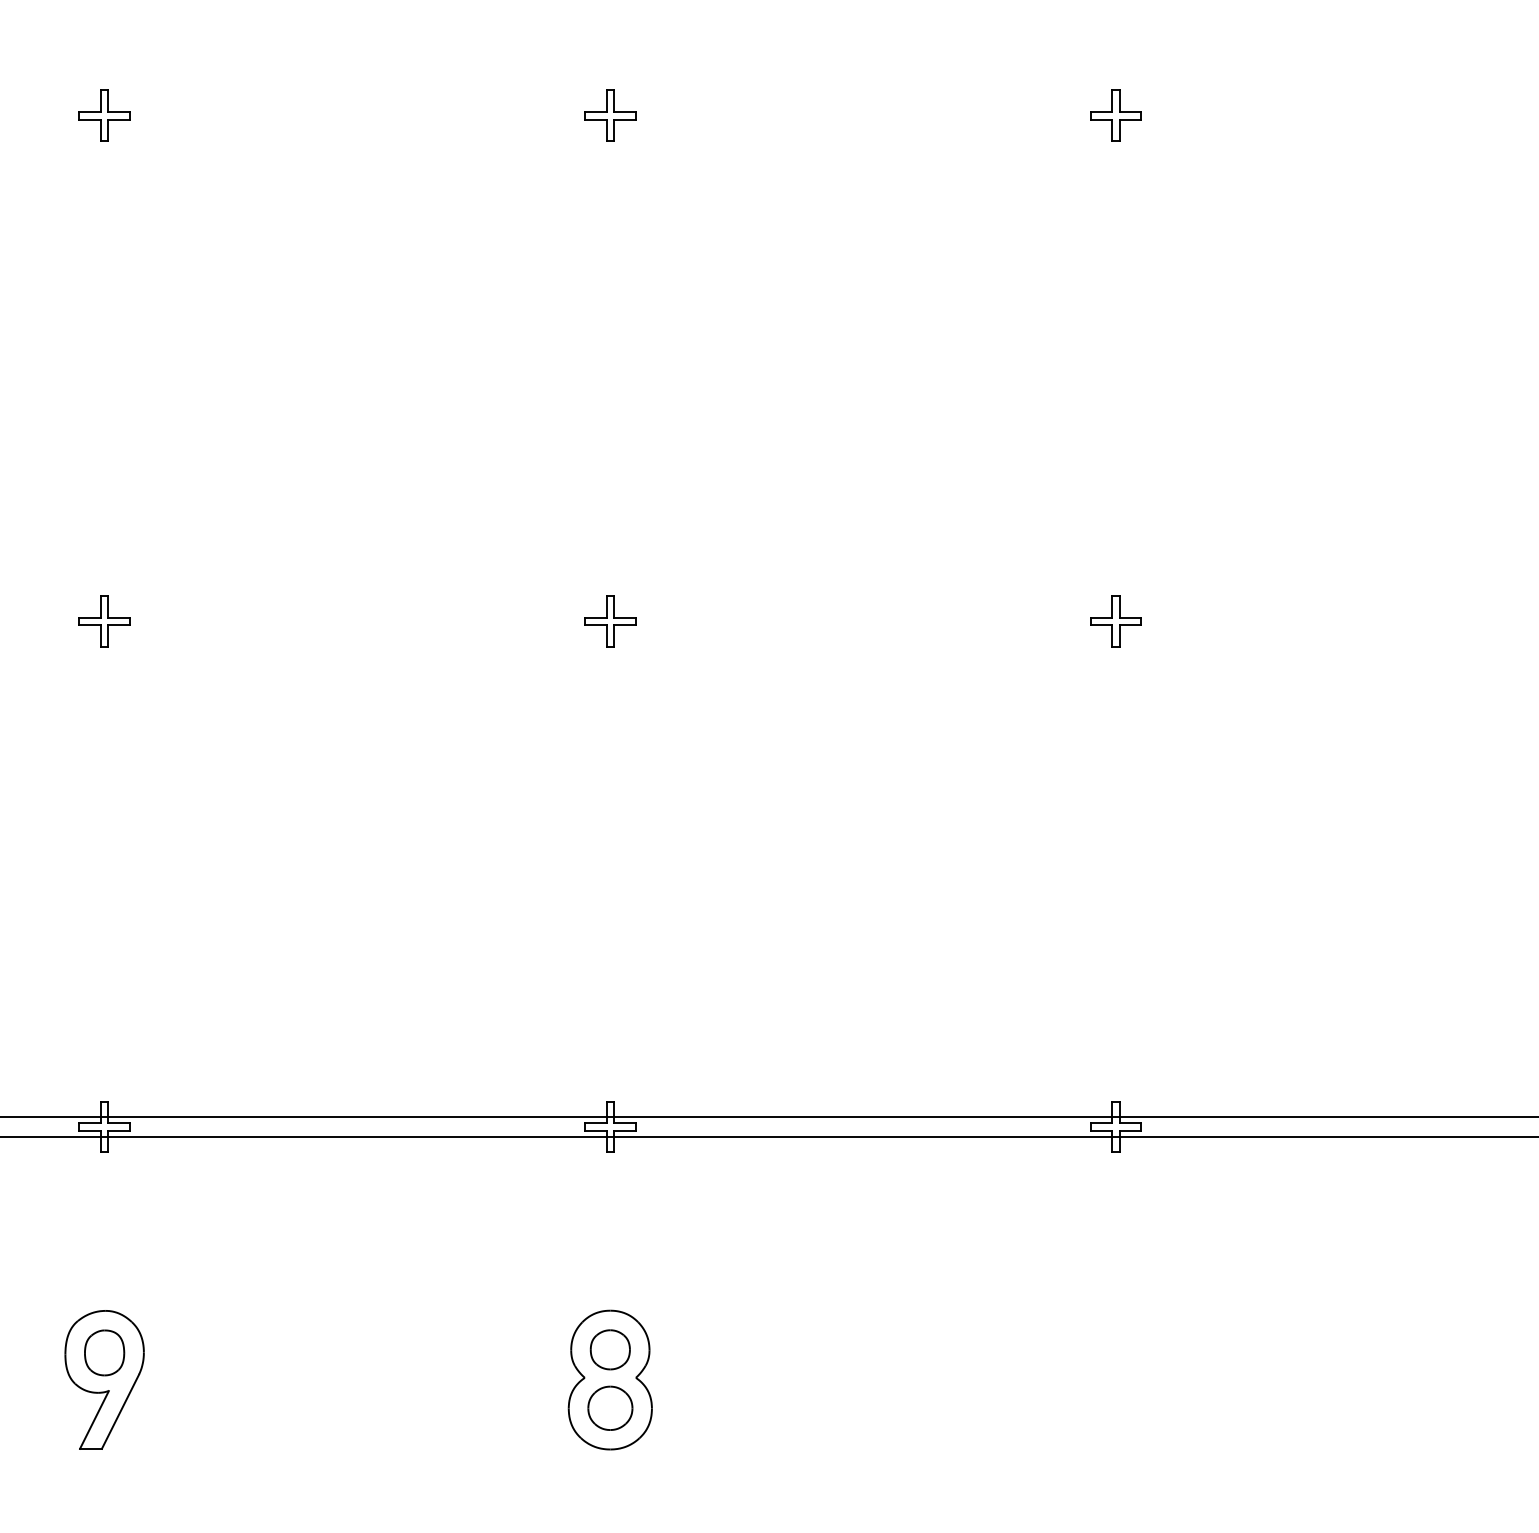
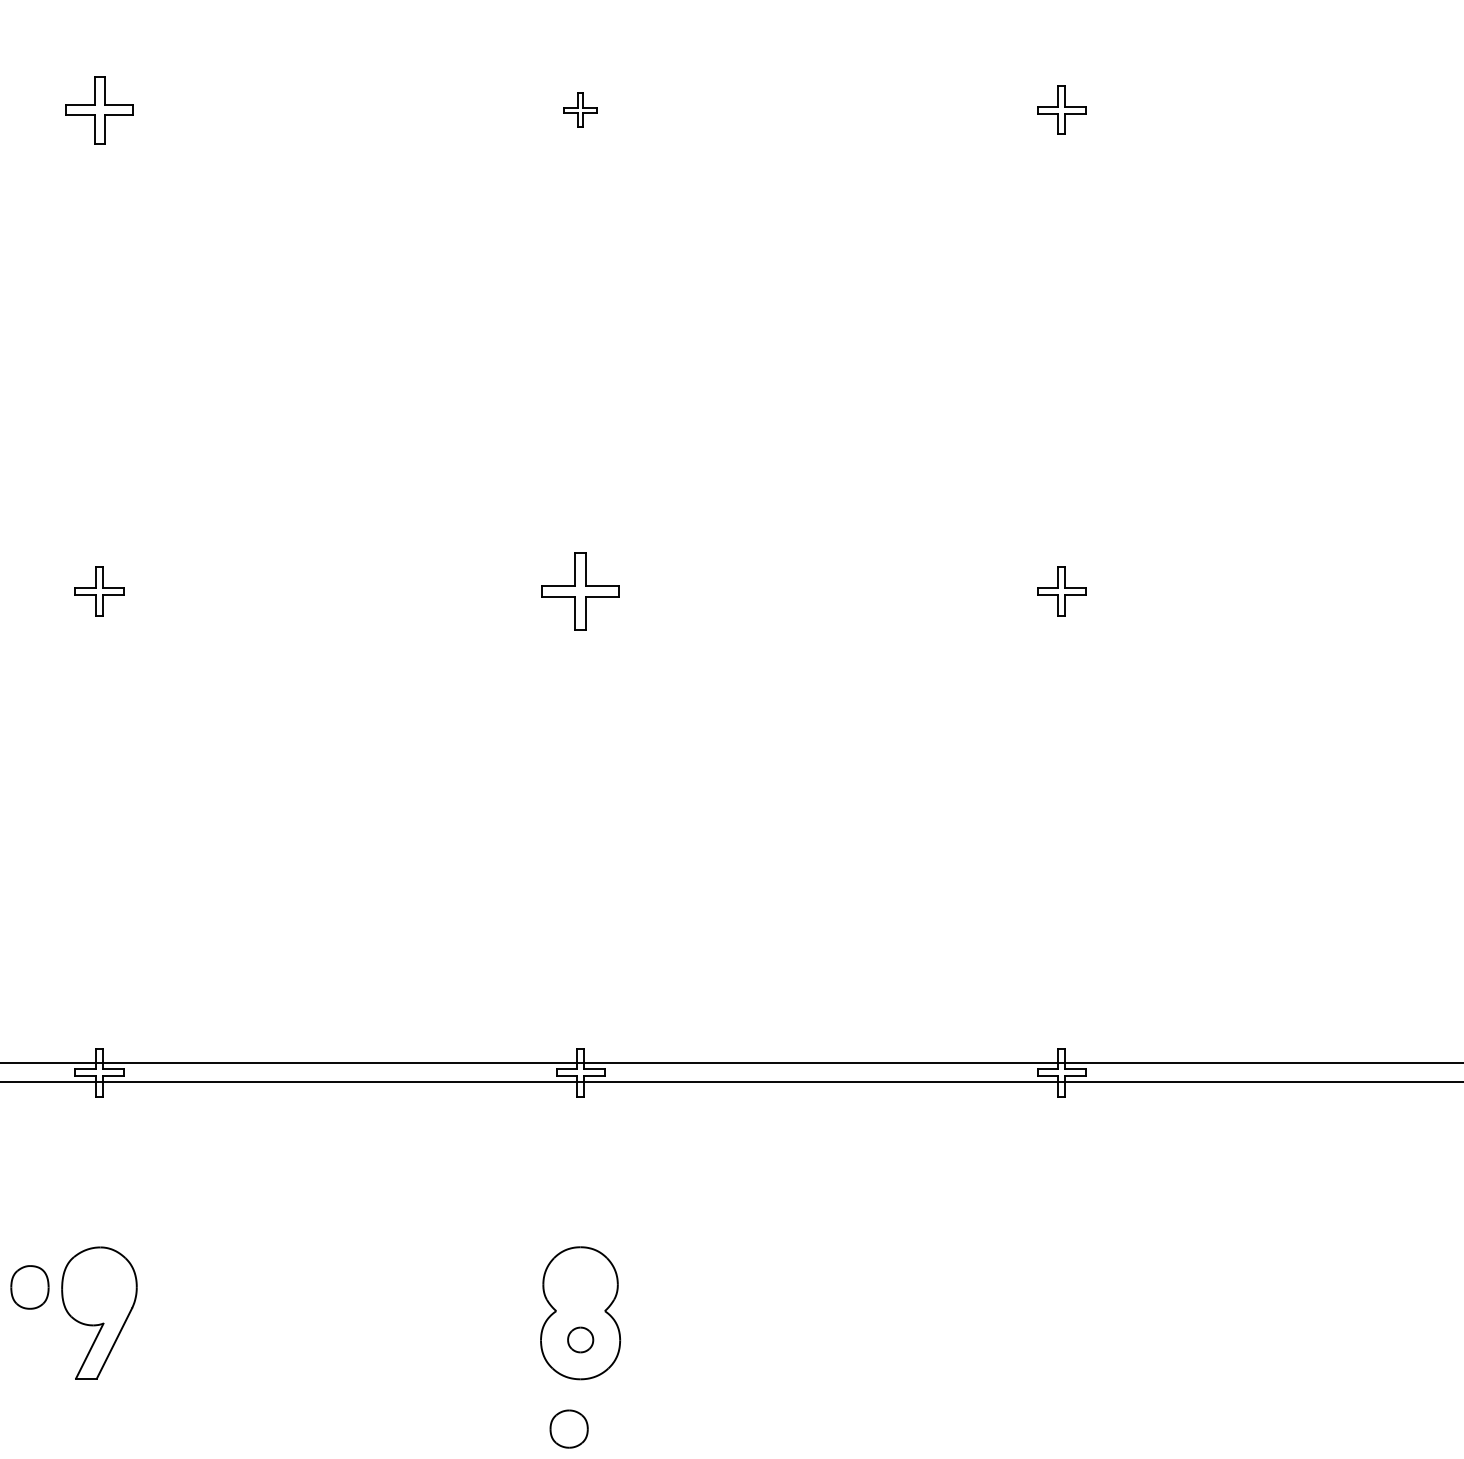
part: (104, 115) -> (99, 110), size x1.4
part: (610, 115) -> (580, 110), size x0.7
part: (610, 621) -> (580, 591), size x1.6
part: (609, 1349) -> (568, 1428), moved
part: (104, 1352) -> (29, 1287), moved
part: (610, 1407) -> (580, 1339), size x0.6

